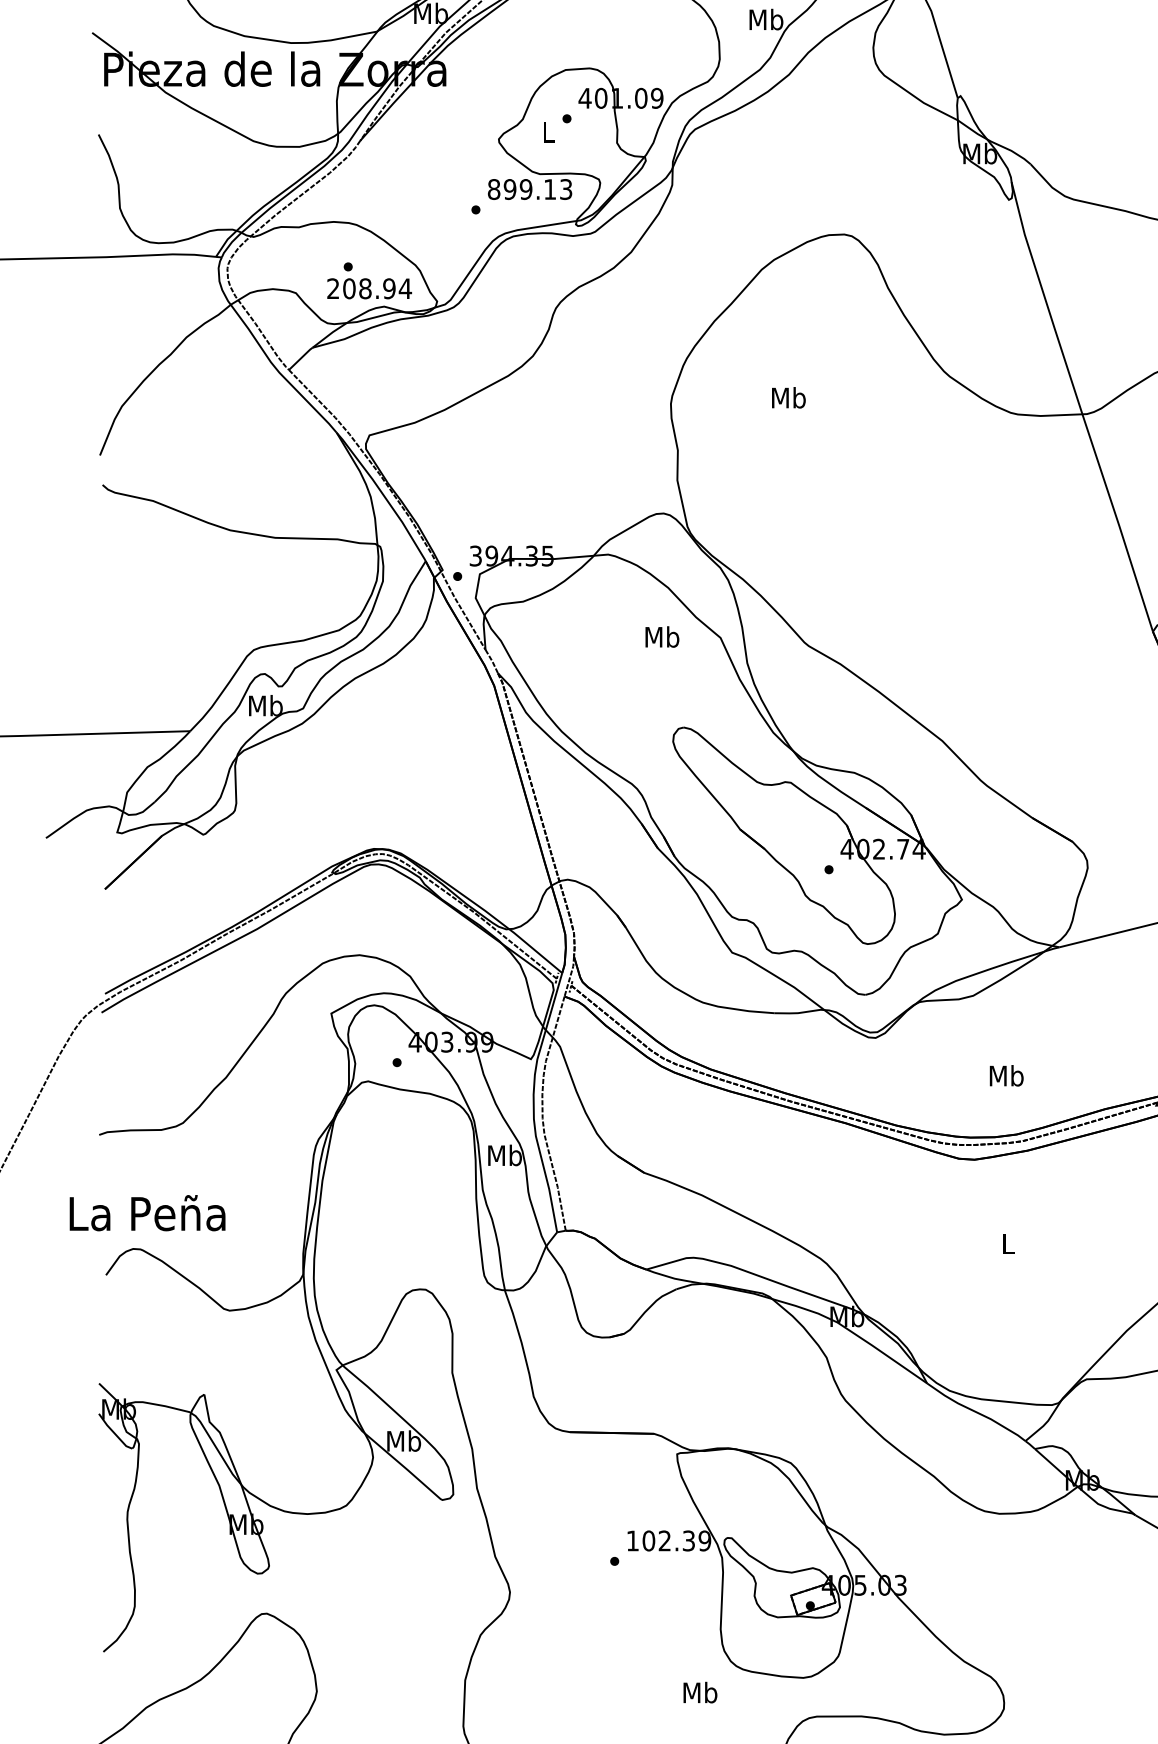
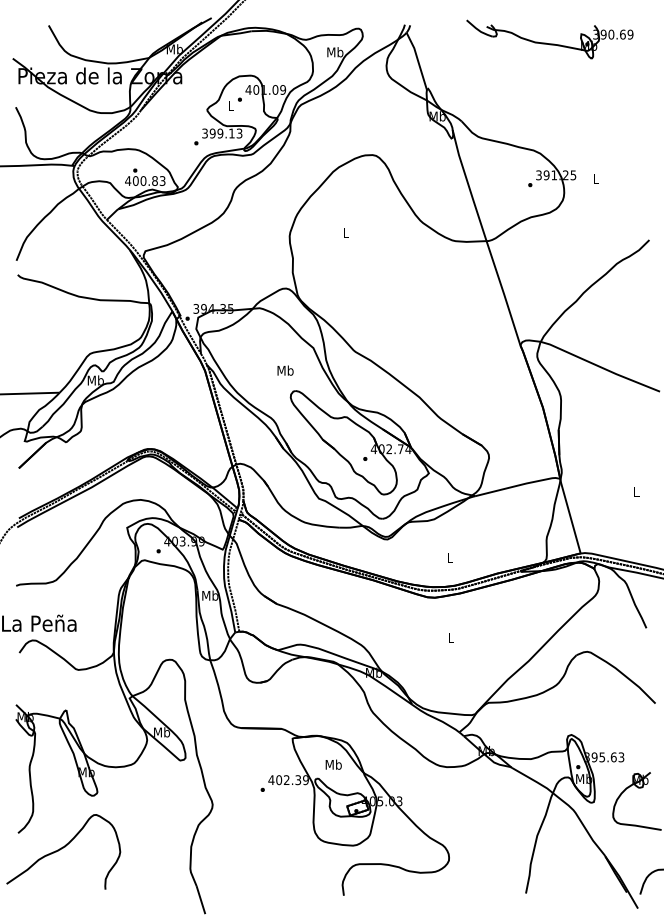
text: (492, 189) -> (204, 133), 899.13 -> 399.13
text: (369, 287) -> (145, 180), 208.94 -> 400.83
text: (789, 398) -> (346, 233), Mb -> L
text: (662, 636) -> (285, 370), moved
text: (1007, 1075) -> (450, 557), Mb -> L
text: (632, 1539) -> (271, 779), 102.39 -> 402.39
text: (699, 1692) -> (333, 764), moved

